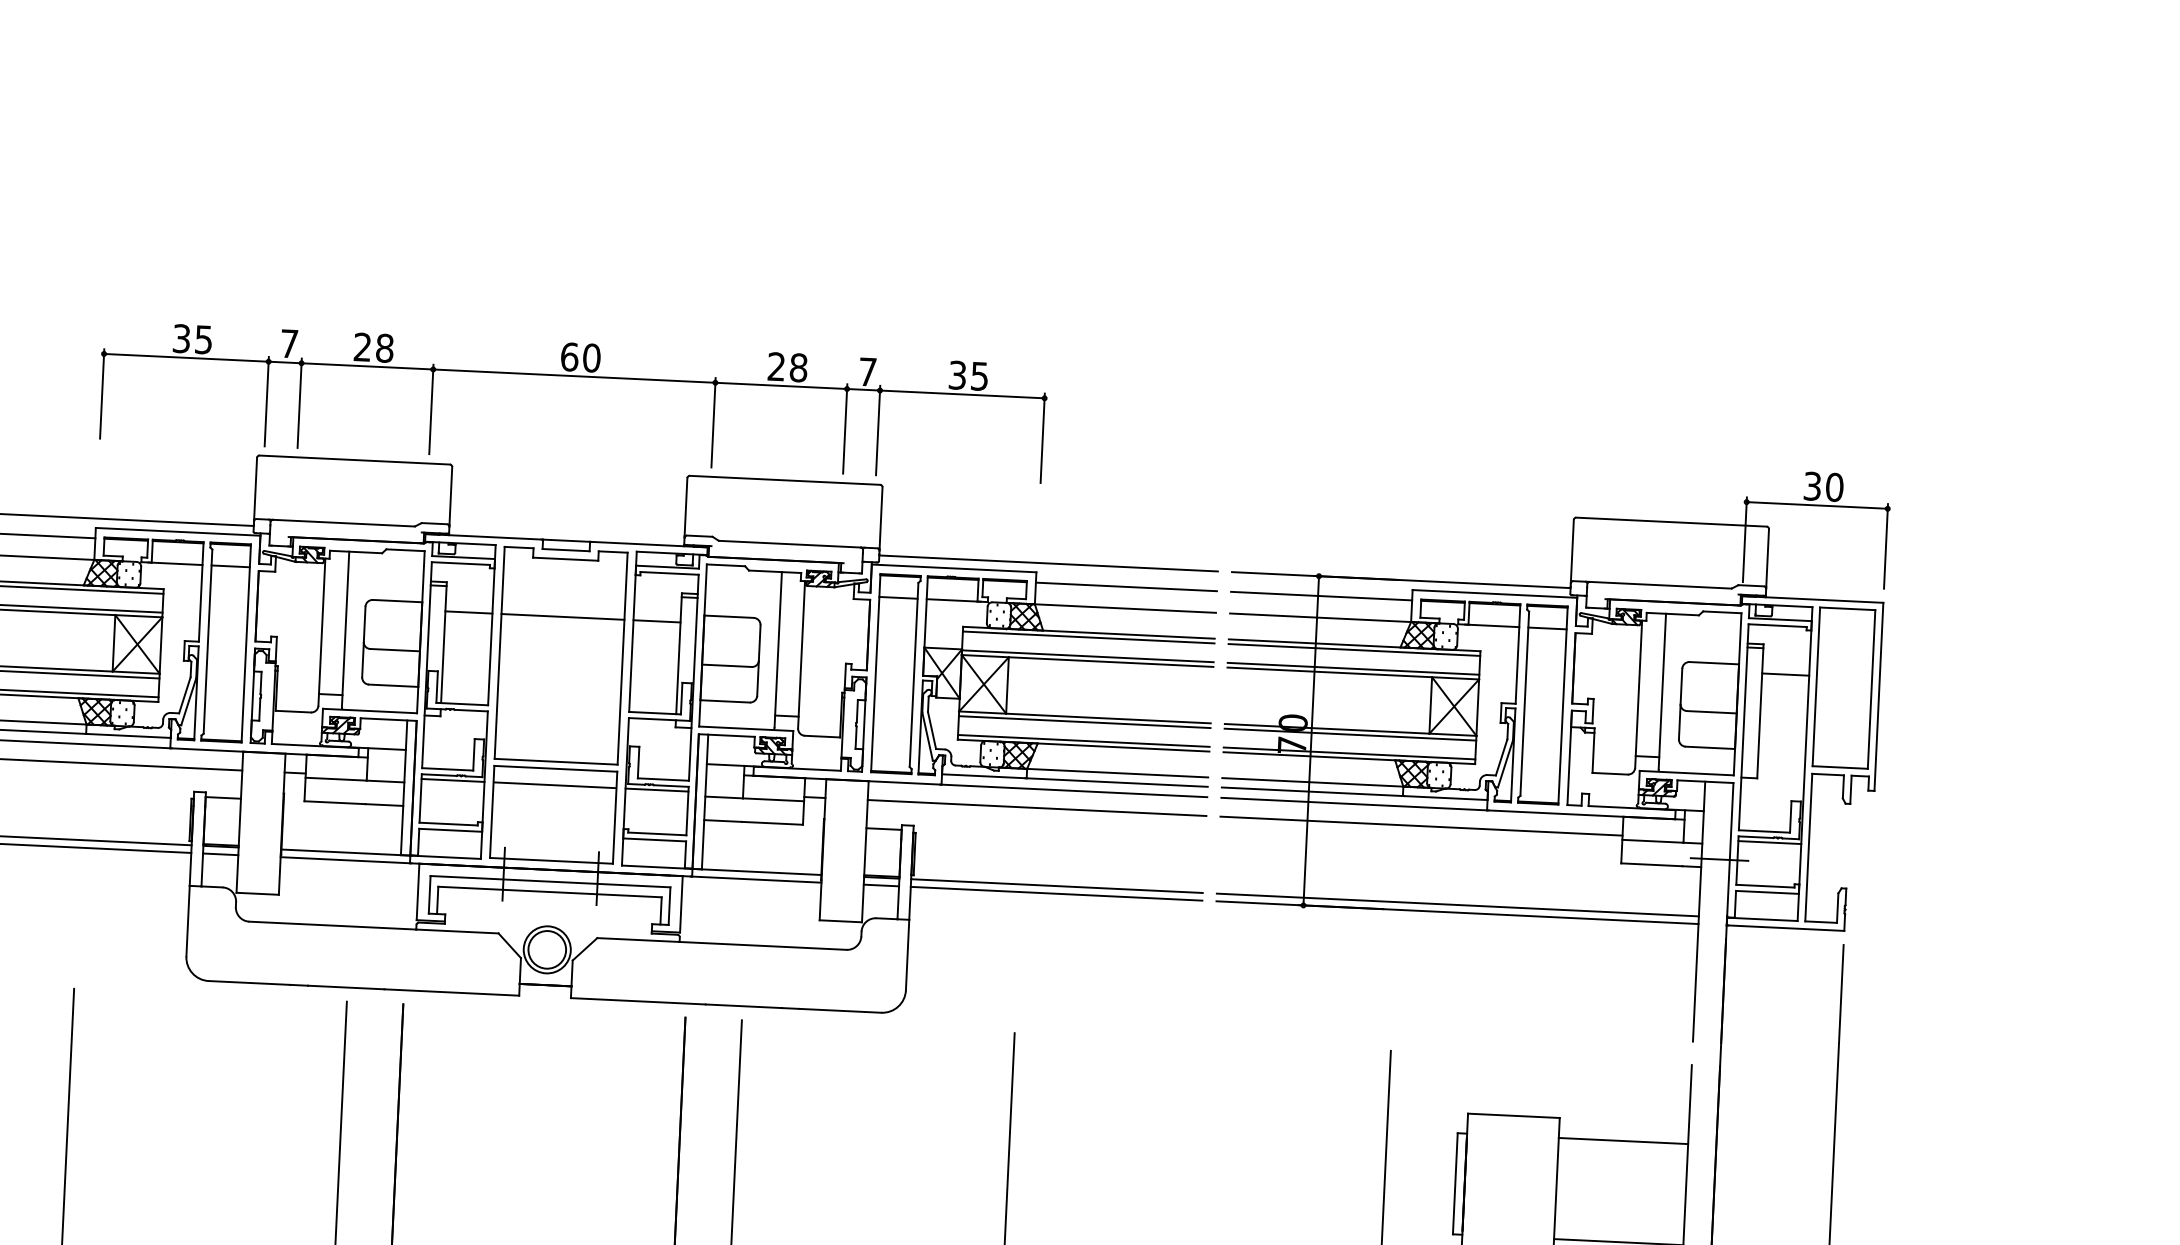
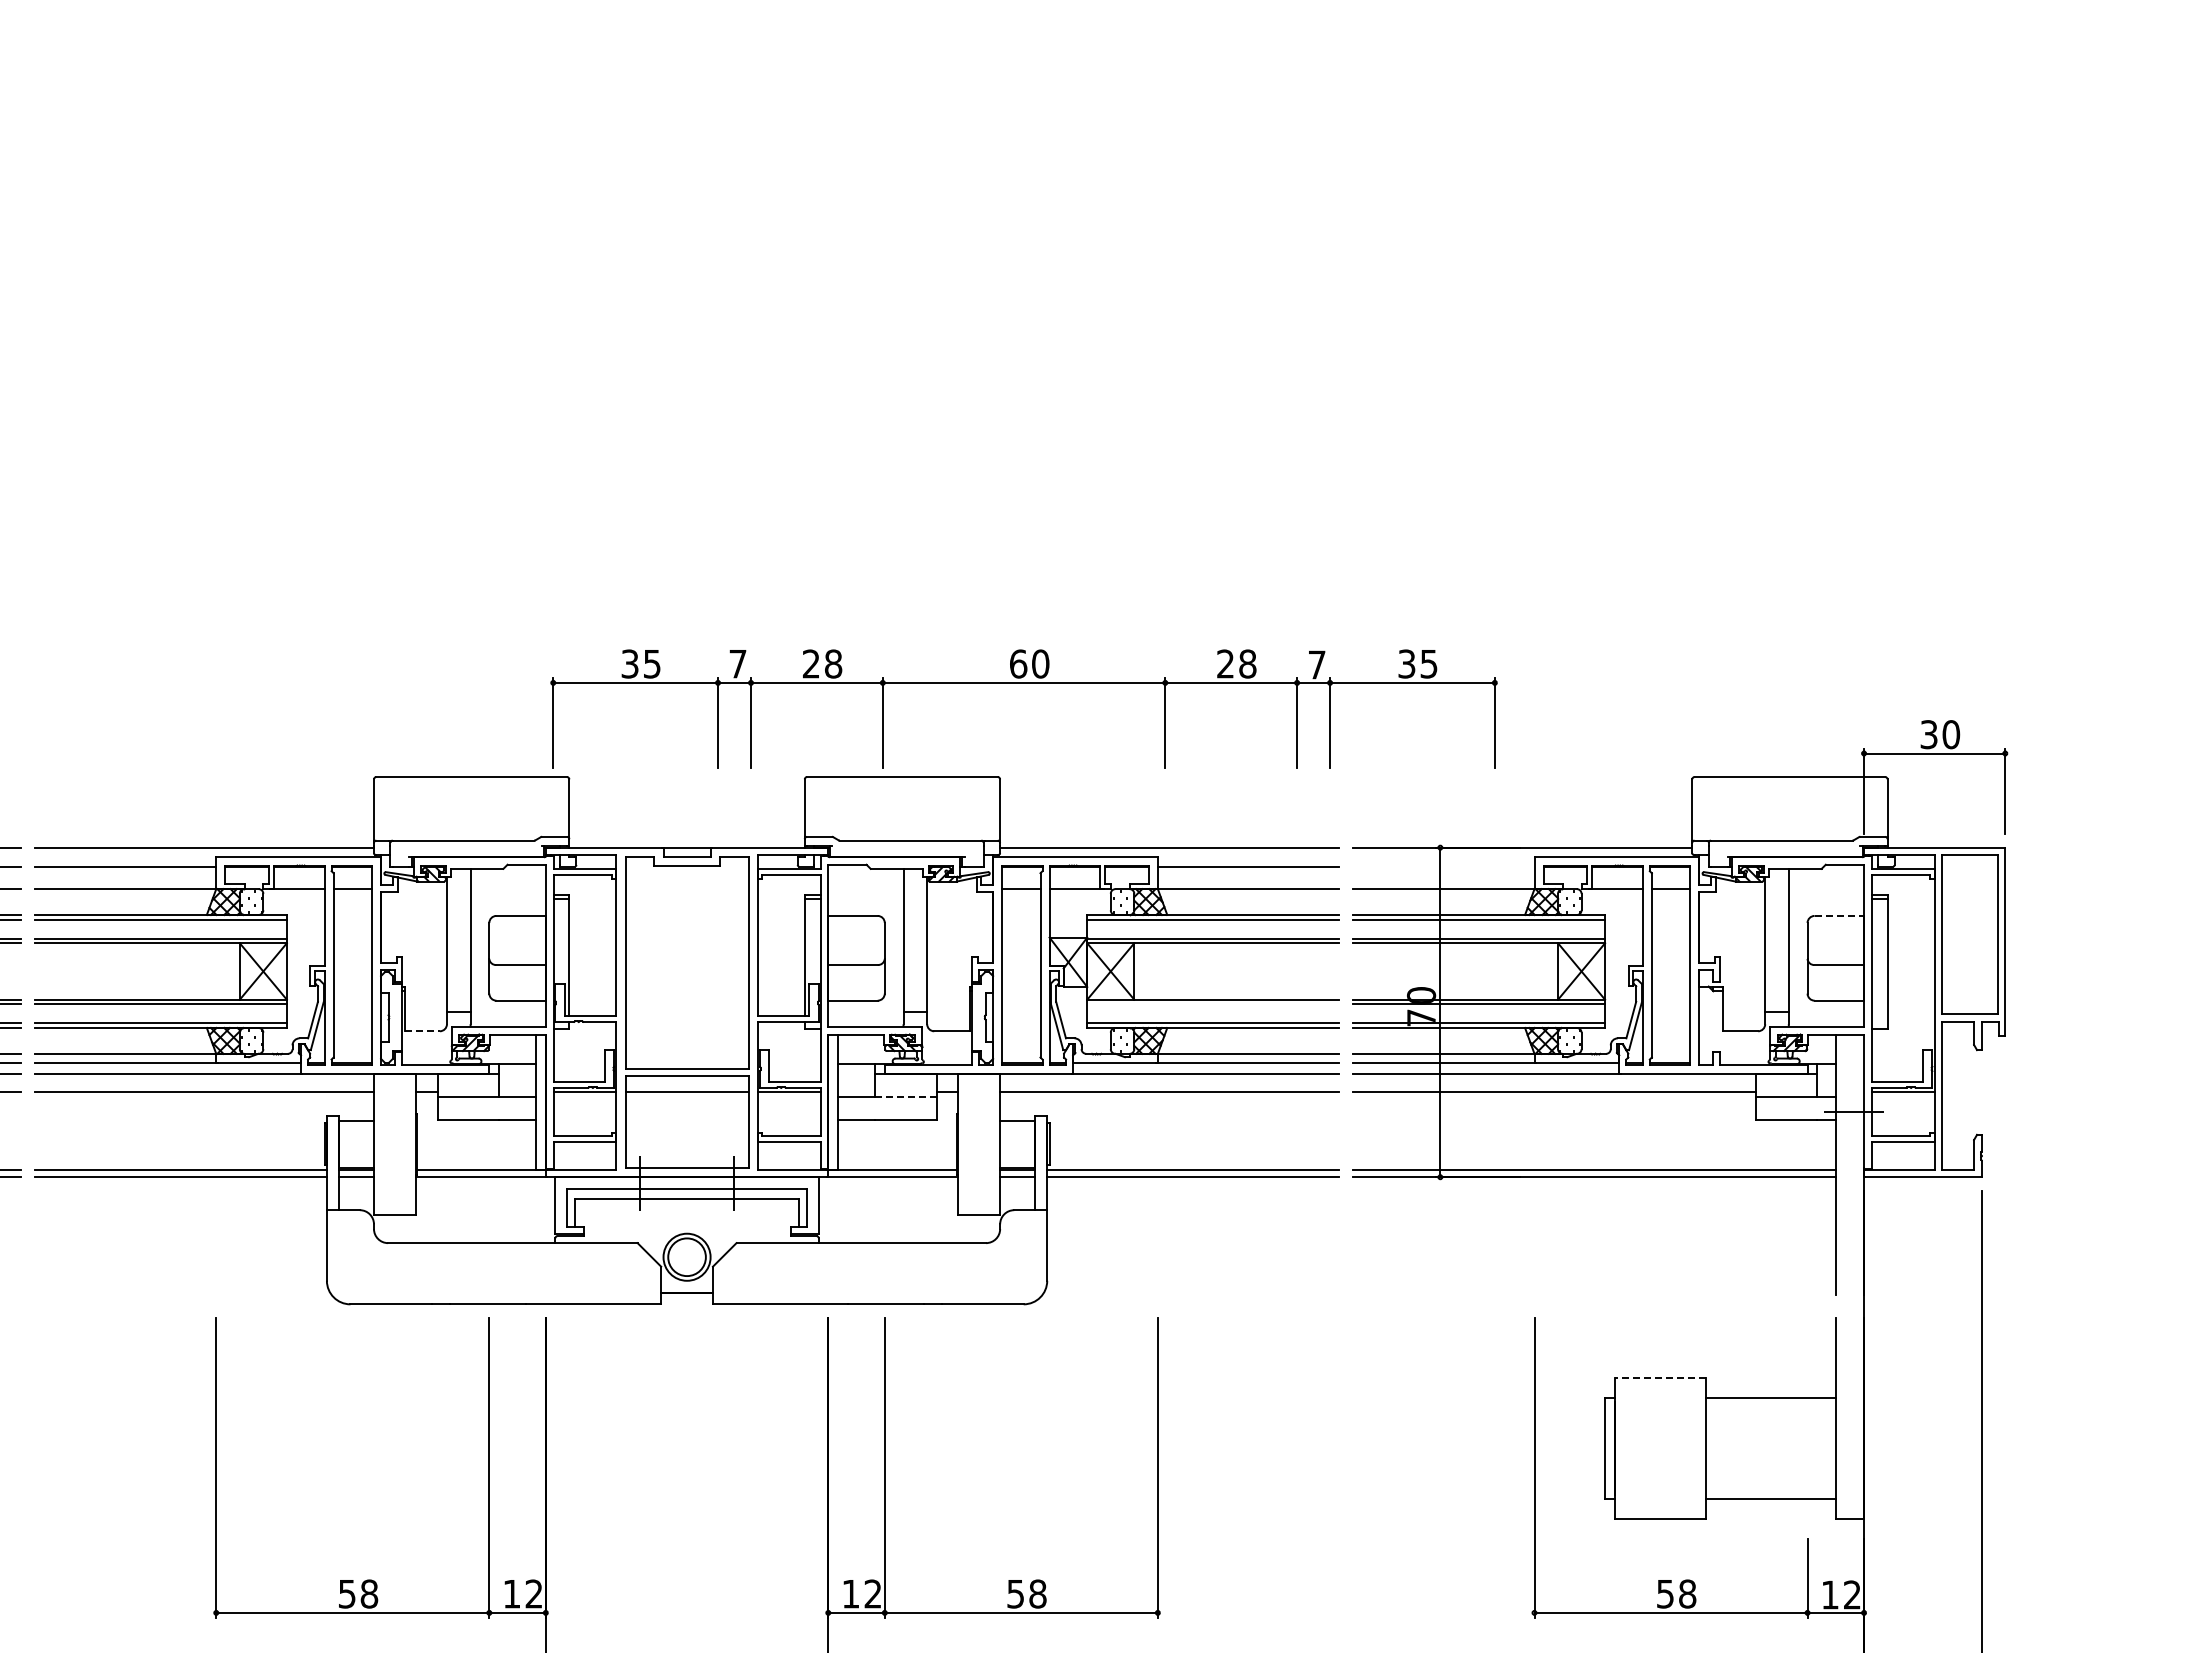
part: (573, 376) -> (1023, 683), moved
line: (1321, 596) -> (1443, 867), removed
line: (468, 612) -> (592, 923), removed
line: (562, 616) -> (686, 923), removed
line: (656, 620) -> (780, 923), removed
line: (1714, 662) -> (1839, 915), solid -> dashed
line: (1785, 674) -> (1910, 923), removed
line: (293, 711) -> (422, 1031), solid -> dashed
line: (1085, 722) -> (1213, 1004), removed
line: (773, 799) -> (905, 1096), solid -> dashed
line: (1513, 1115) -> (1660, 1377), solid -> dashed

